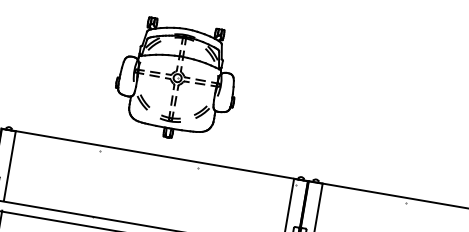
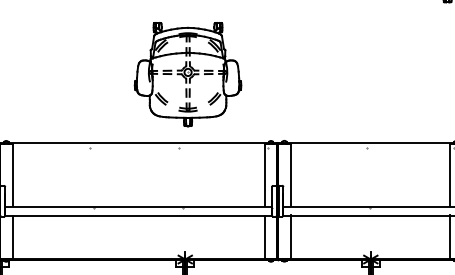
part: (176, 80) -> (187, 74), moved

